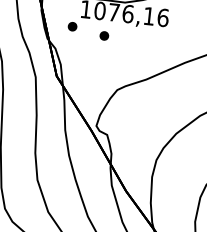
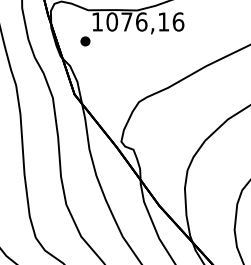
part: (104, 36) -> (119, 47), removed

